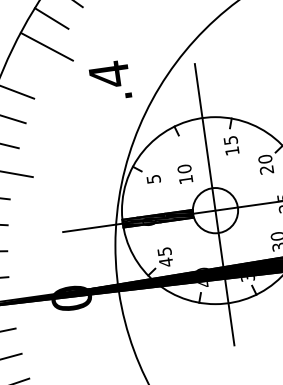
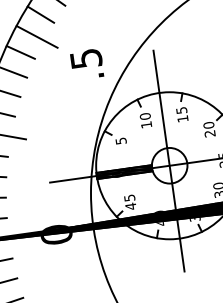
line: (26, 66) -> (21, 52), added
text: (109, 73) -> (86, 57), .4 -> .5
text: (185, 173) -> (146, 120), moved

